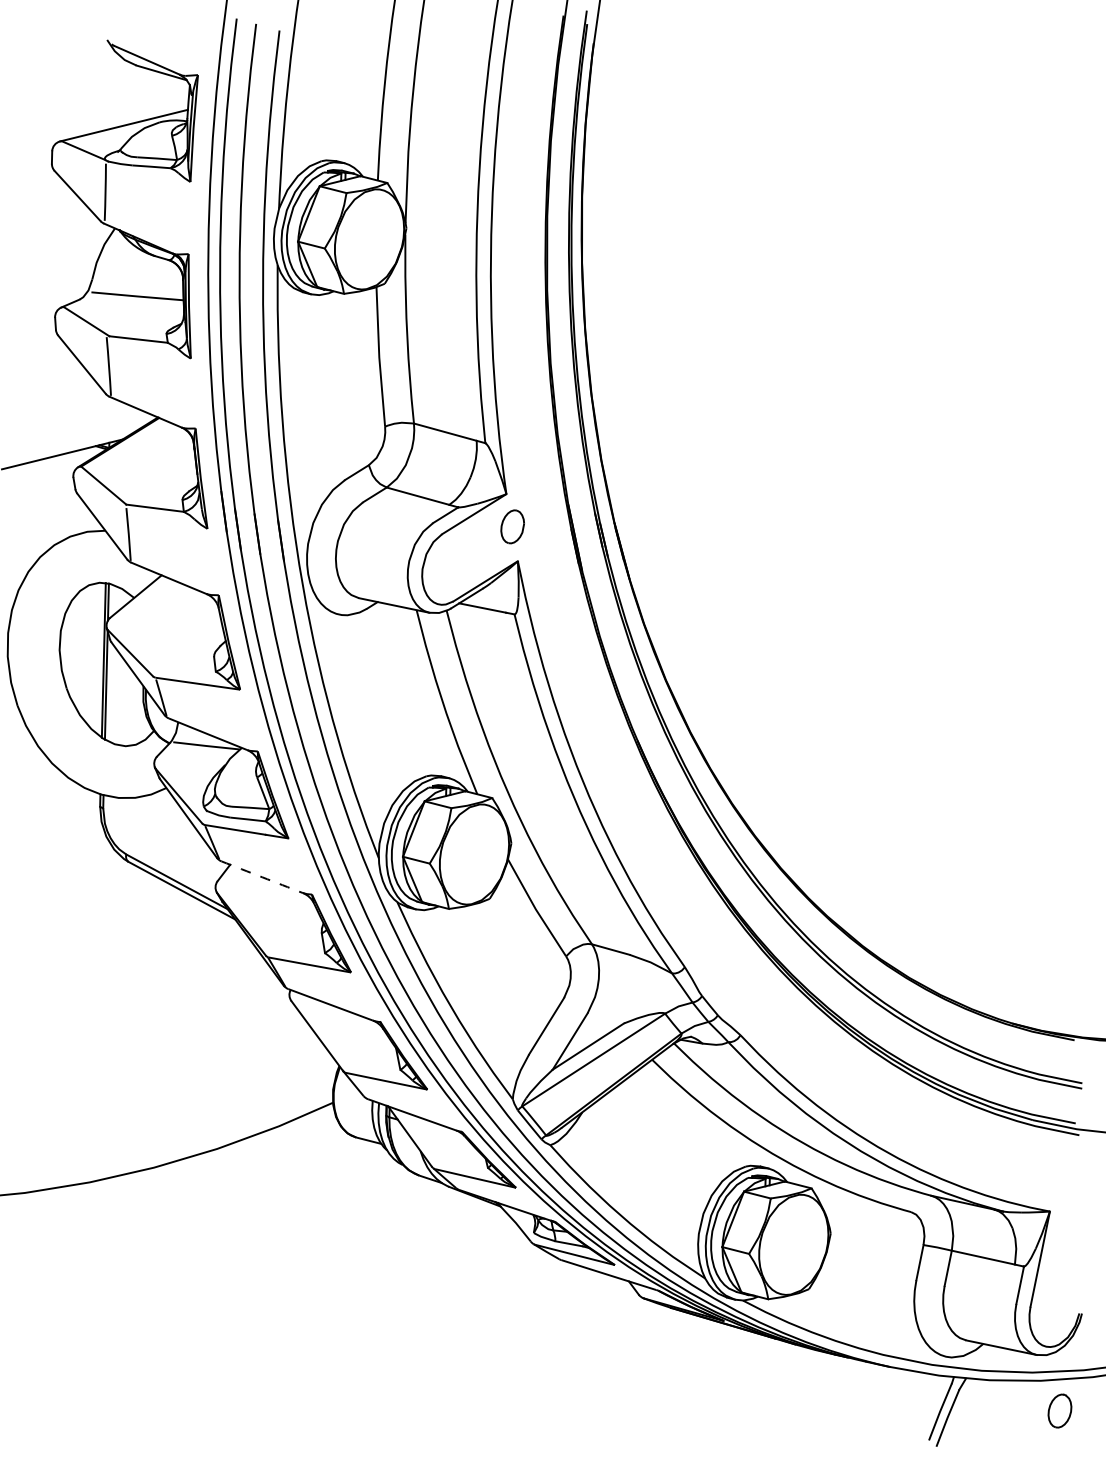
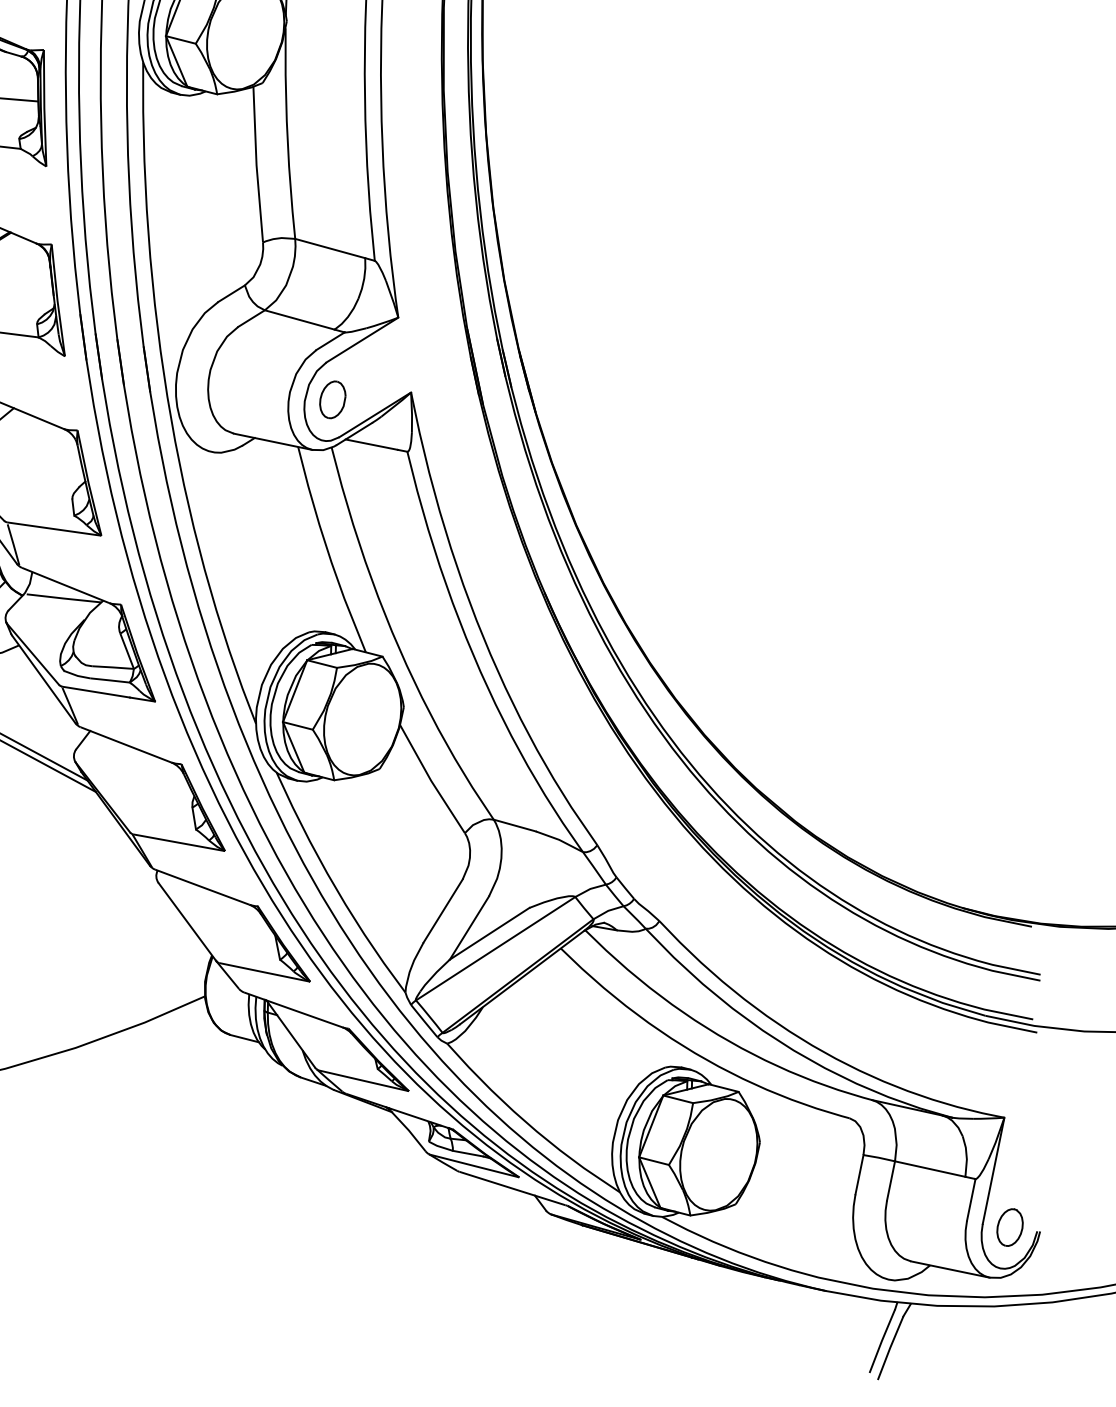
part: (512, 526) -> (332, 399), moved
arc: (262, 877) -> (126, 745), dashed -> solid
part: (1059, 1410) -> (1009, 1226), moved

